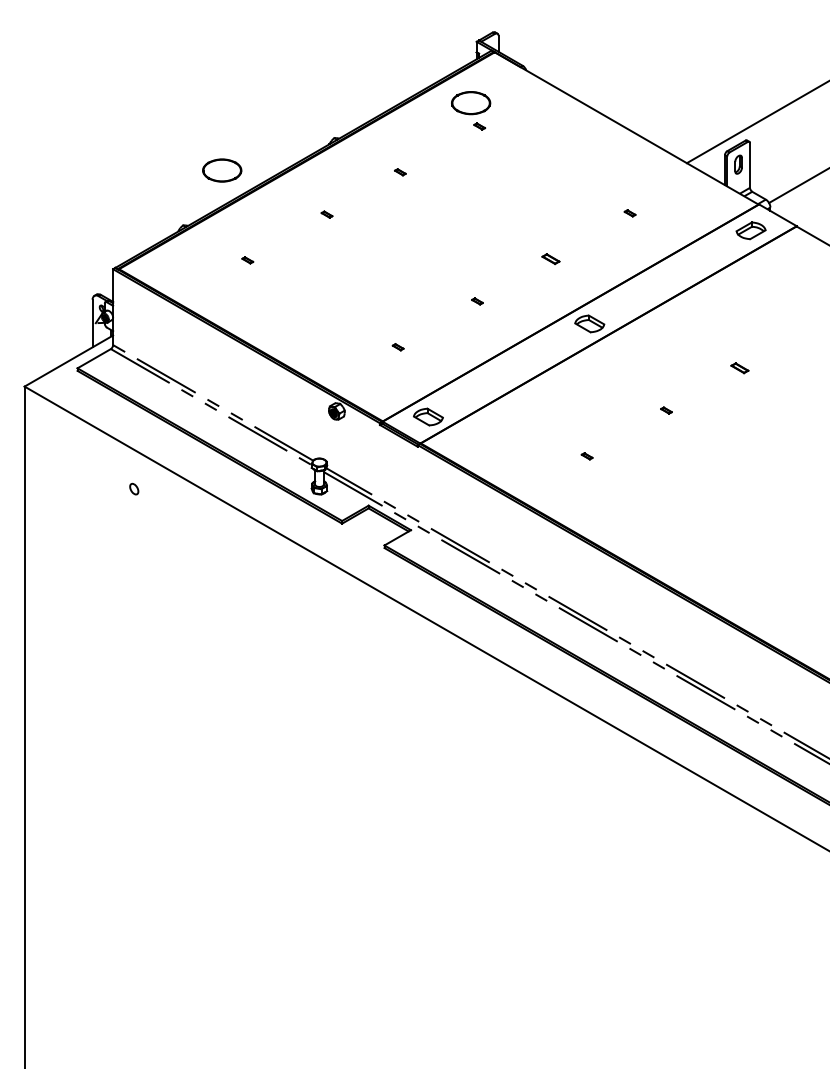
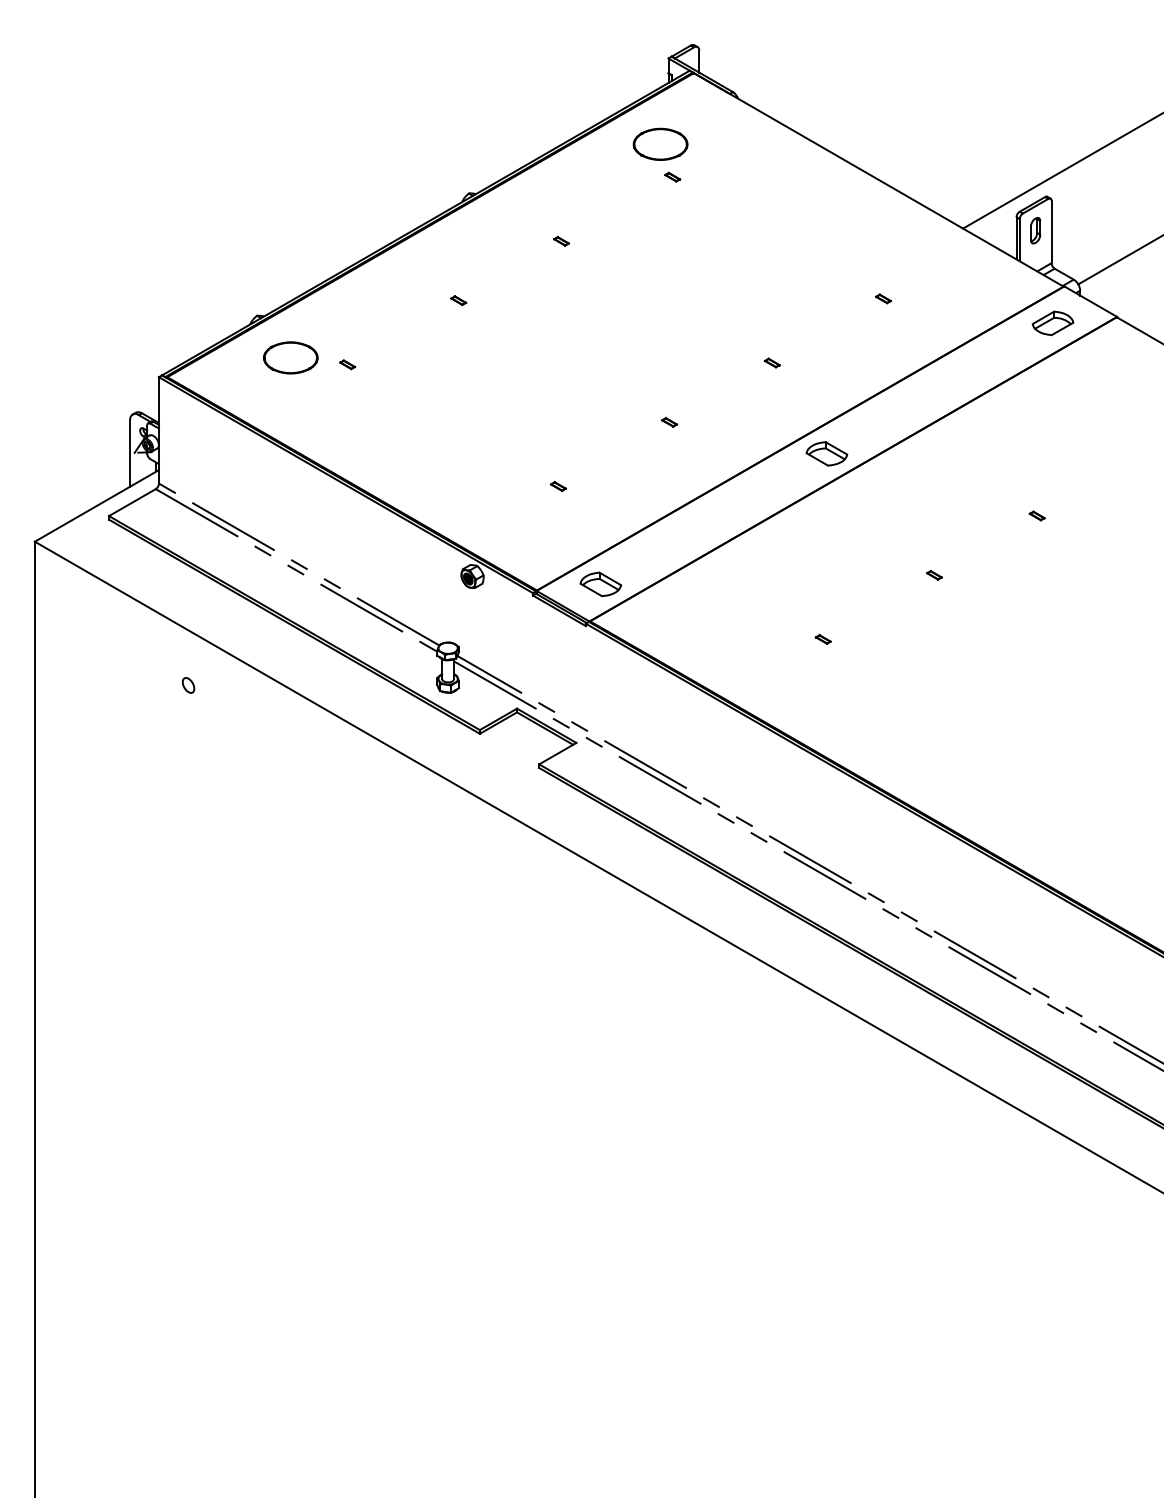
part: (221, 170) -> (290, 357), moved
part: (550, 258) -> (771, 362), size x0.62
part: (739, 367) -> (1036, 515), size x0.62

